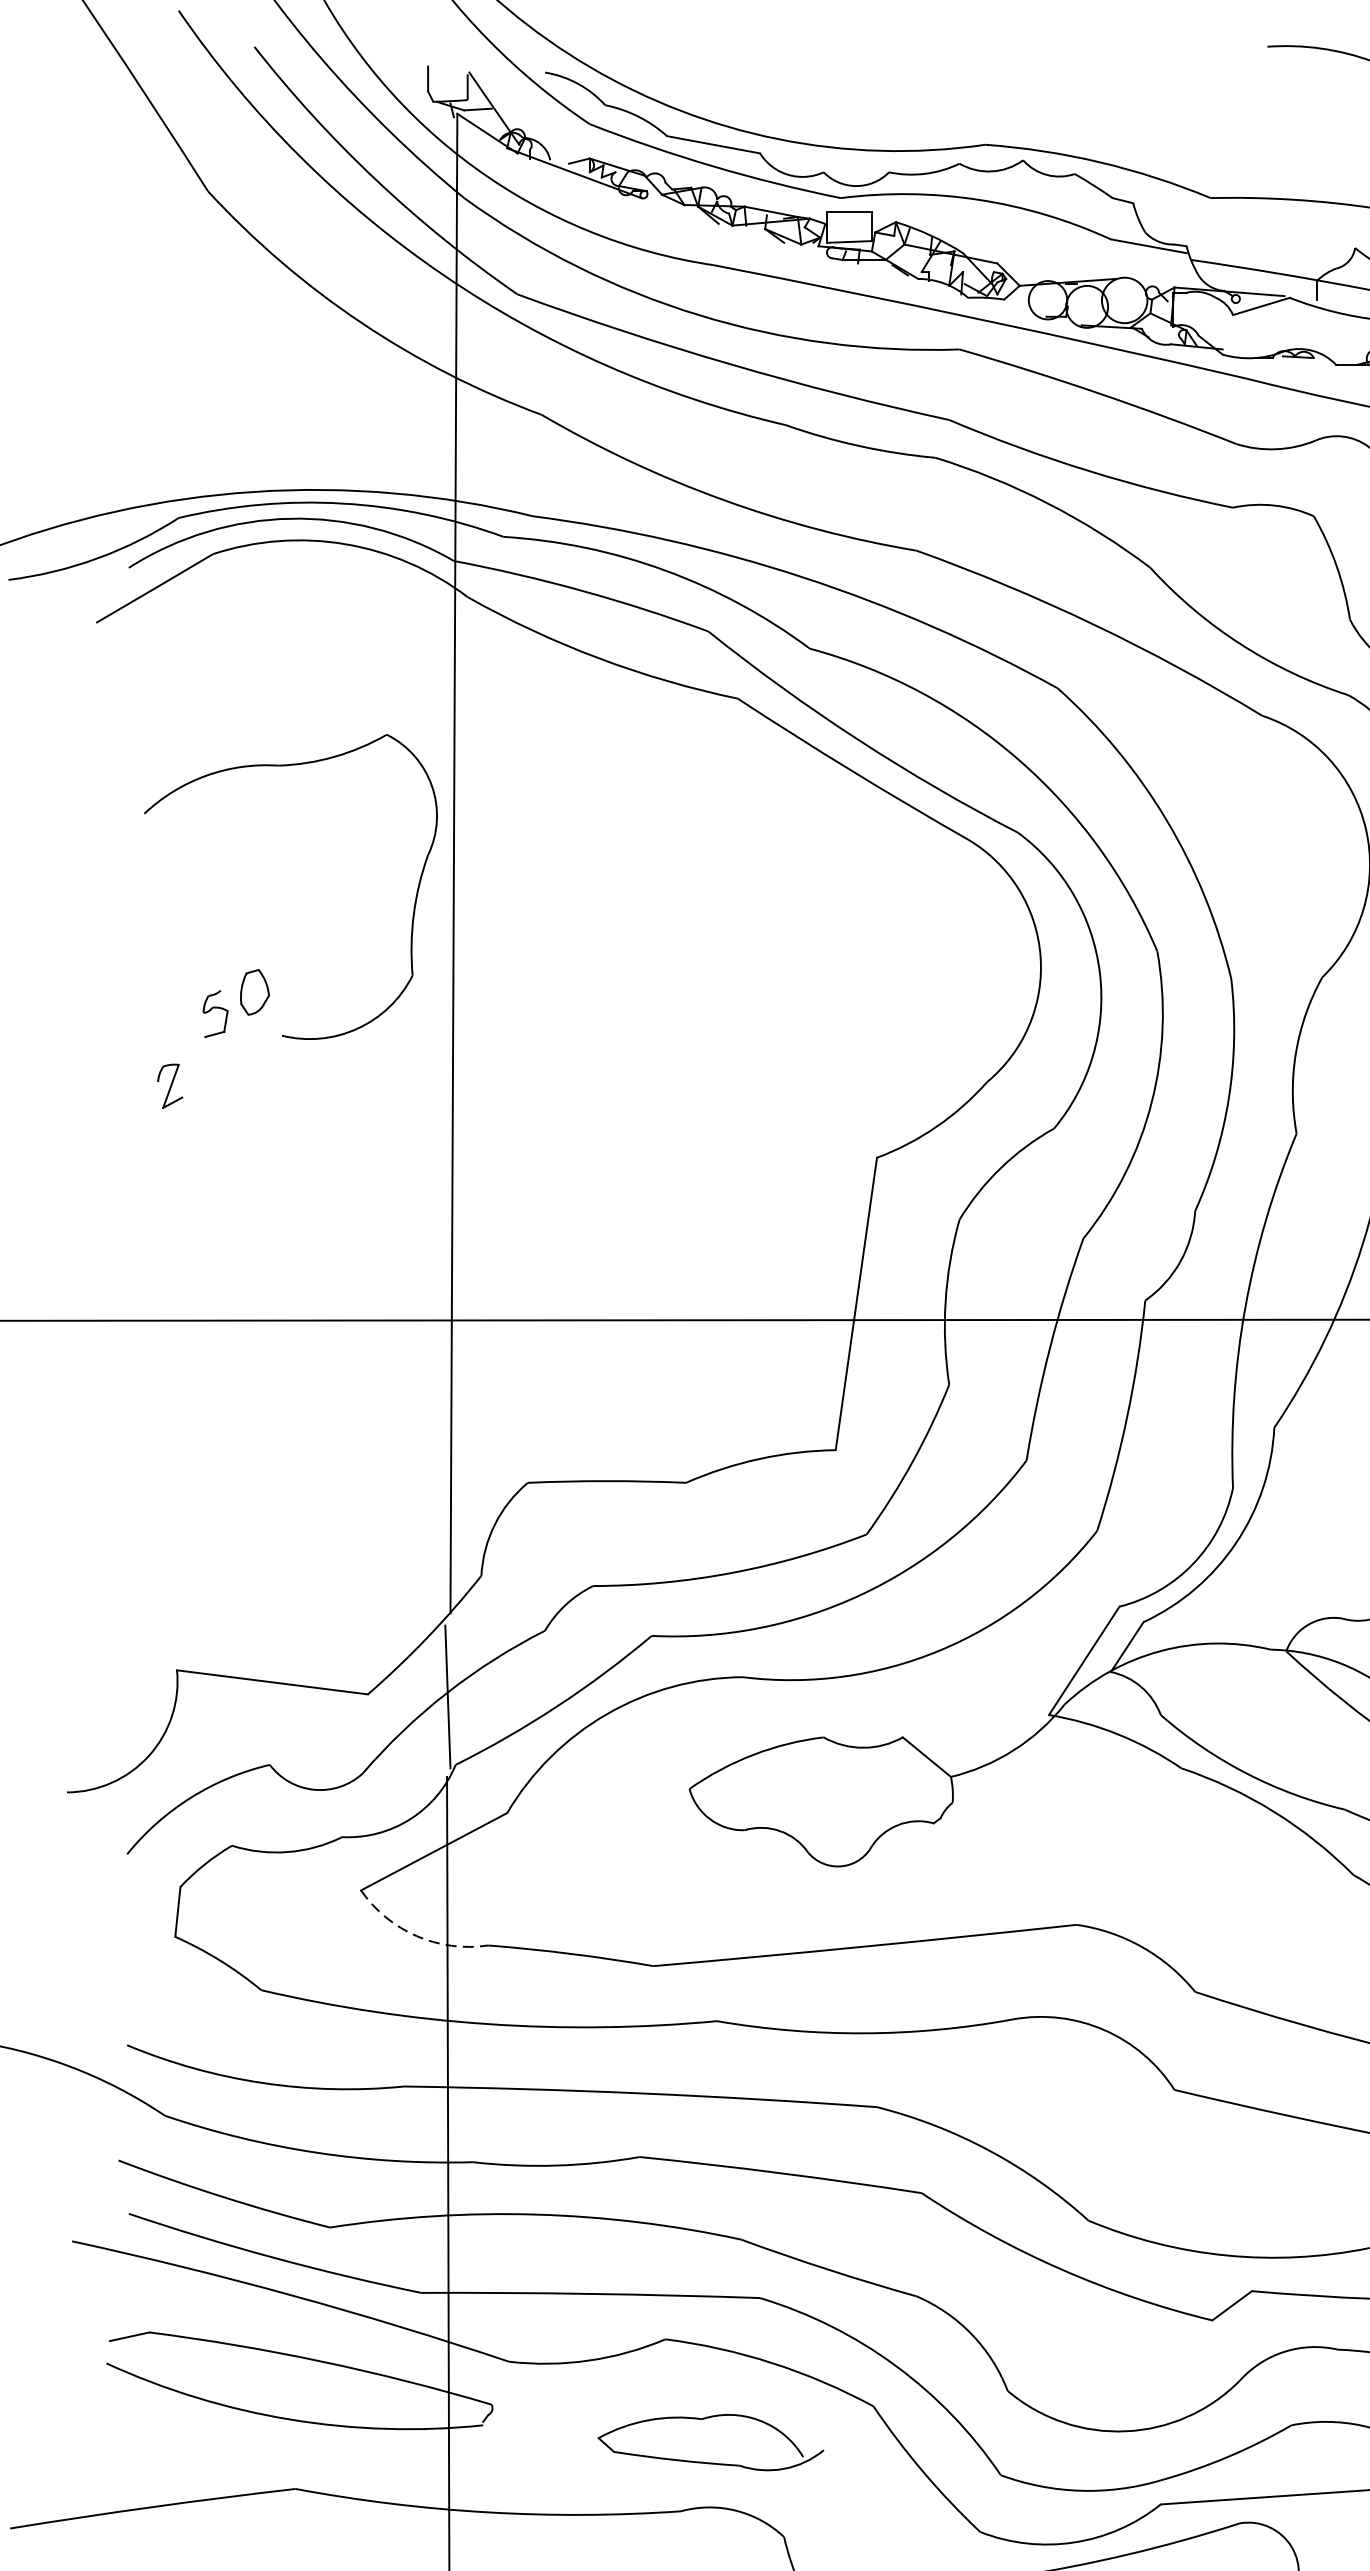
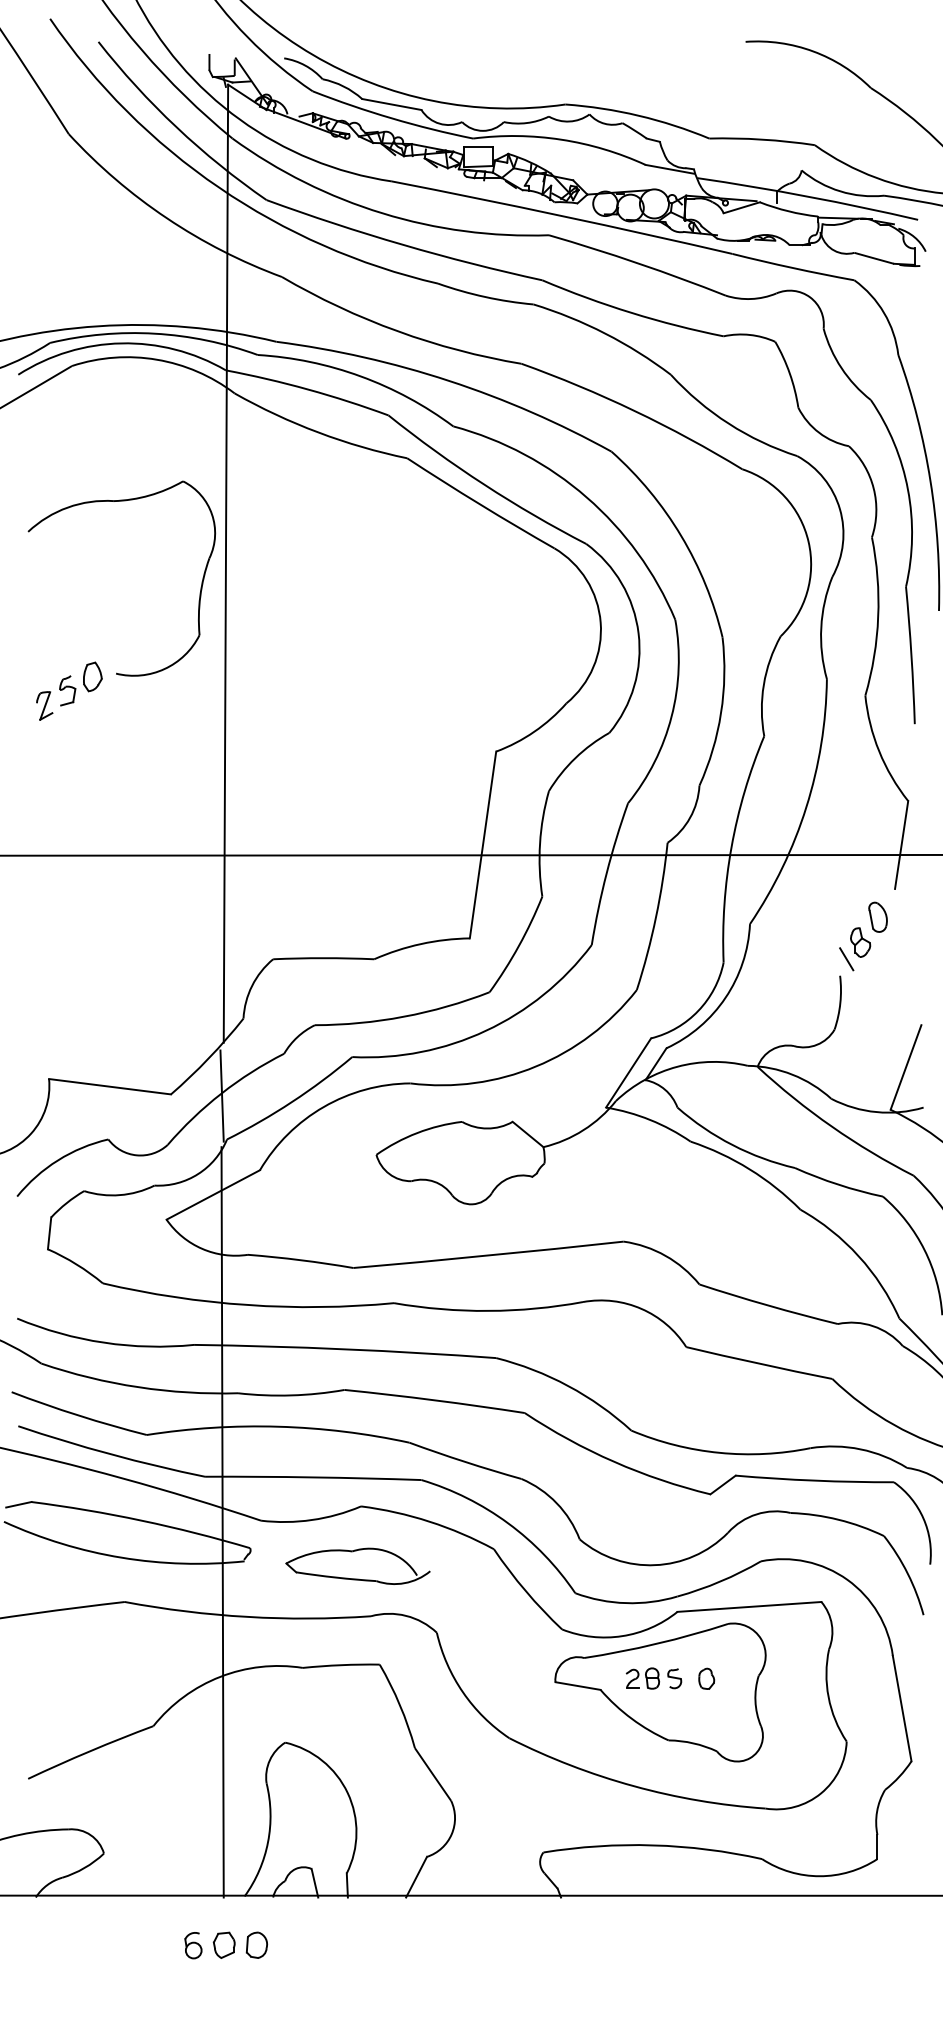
part: (235, 1002) -> (80, 683), moved
arc: (417, 1935) -> (202, 1248), dashed -> solid
part: (709, 2461) -> (357, 1578), moved

